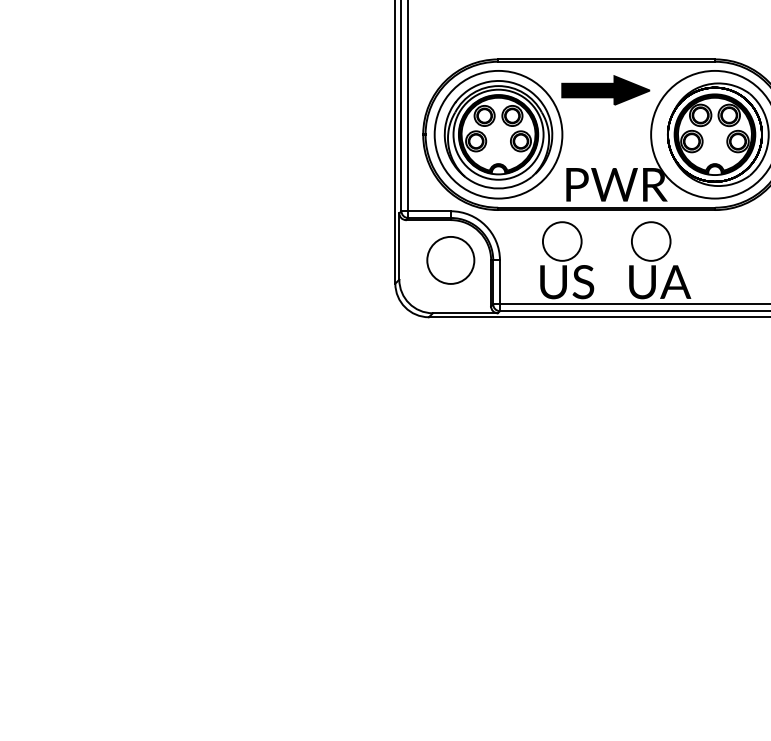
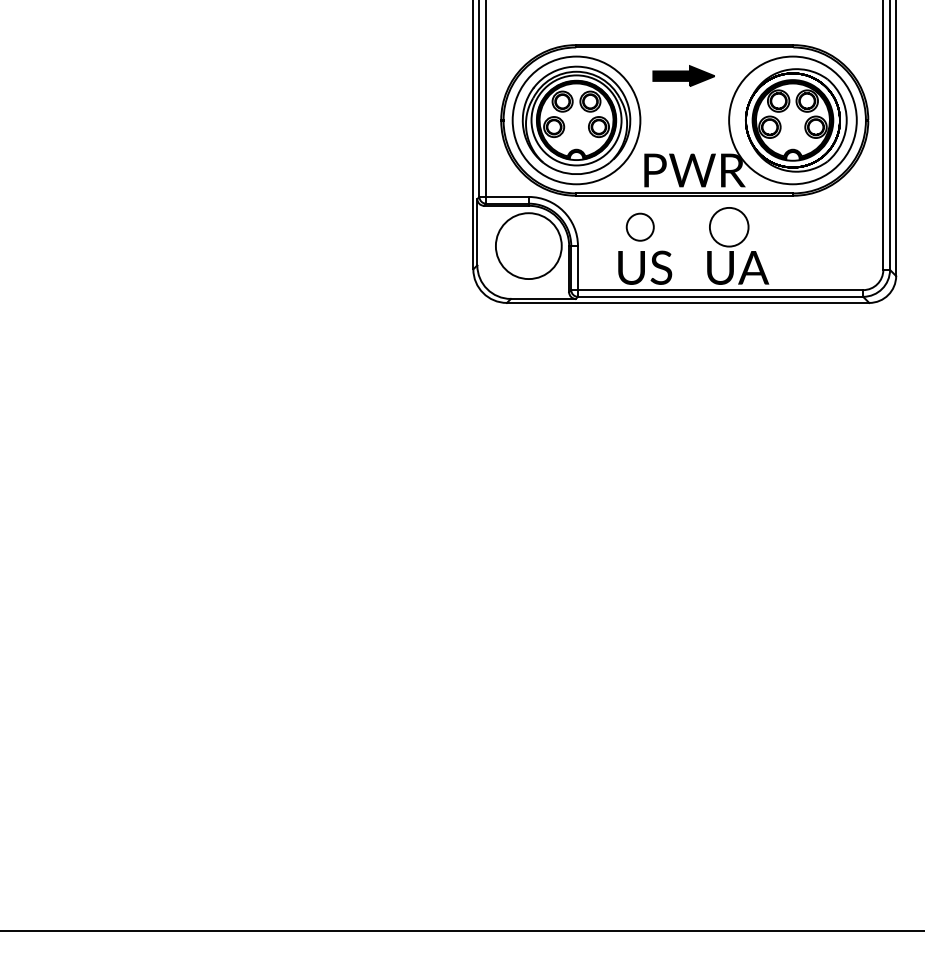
part: (605, 89) -> (683, 75), size x0.7
circle: (561, 240) -> (639, 226), size x0.7
circle: (450, 259) -> (528, 245), size x1.4

